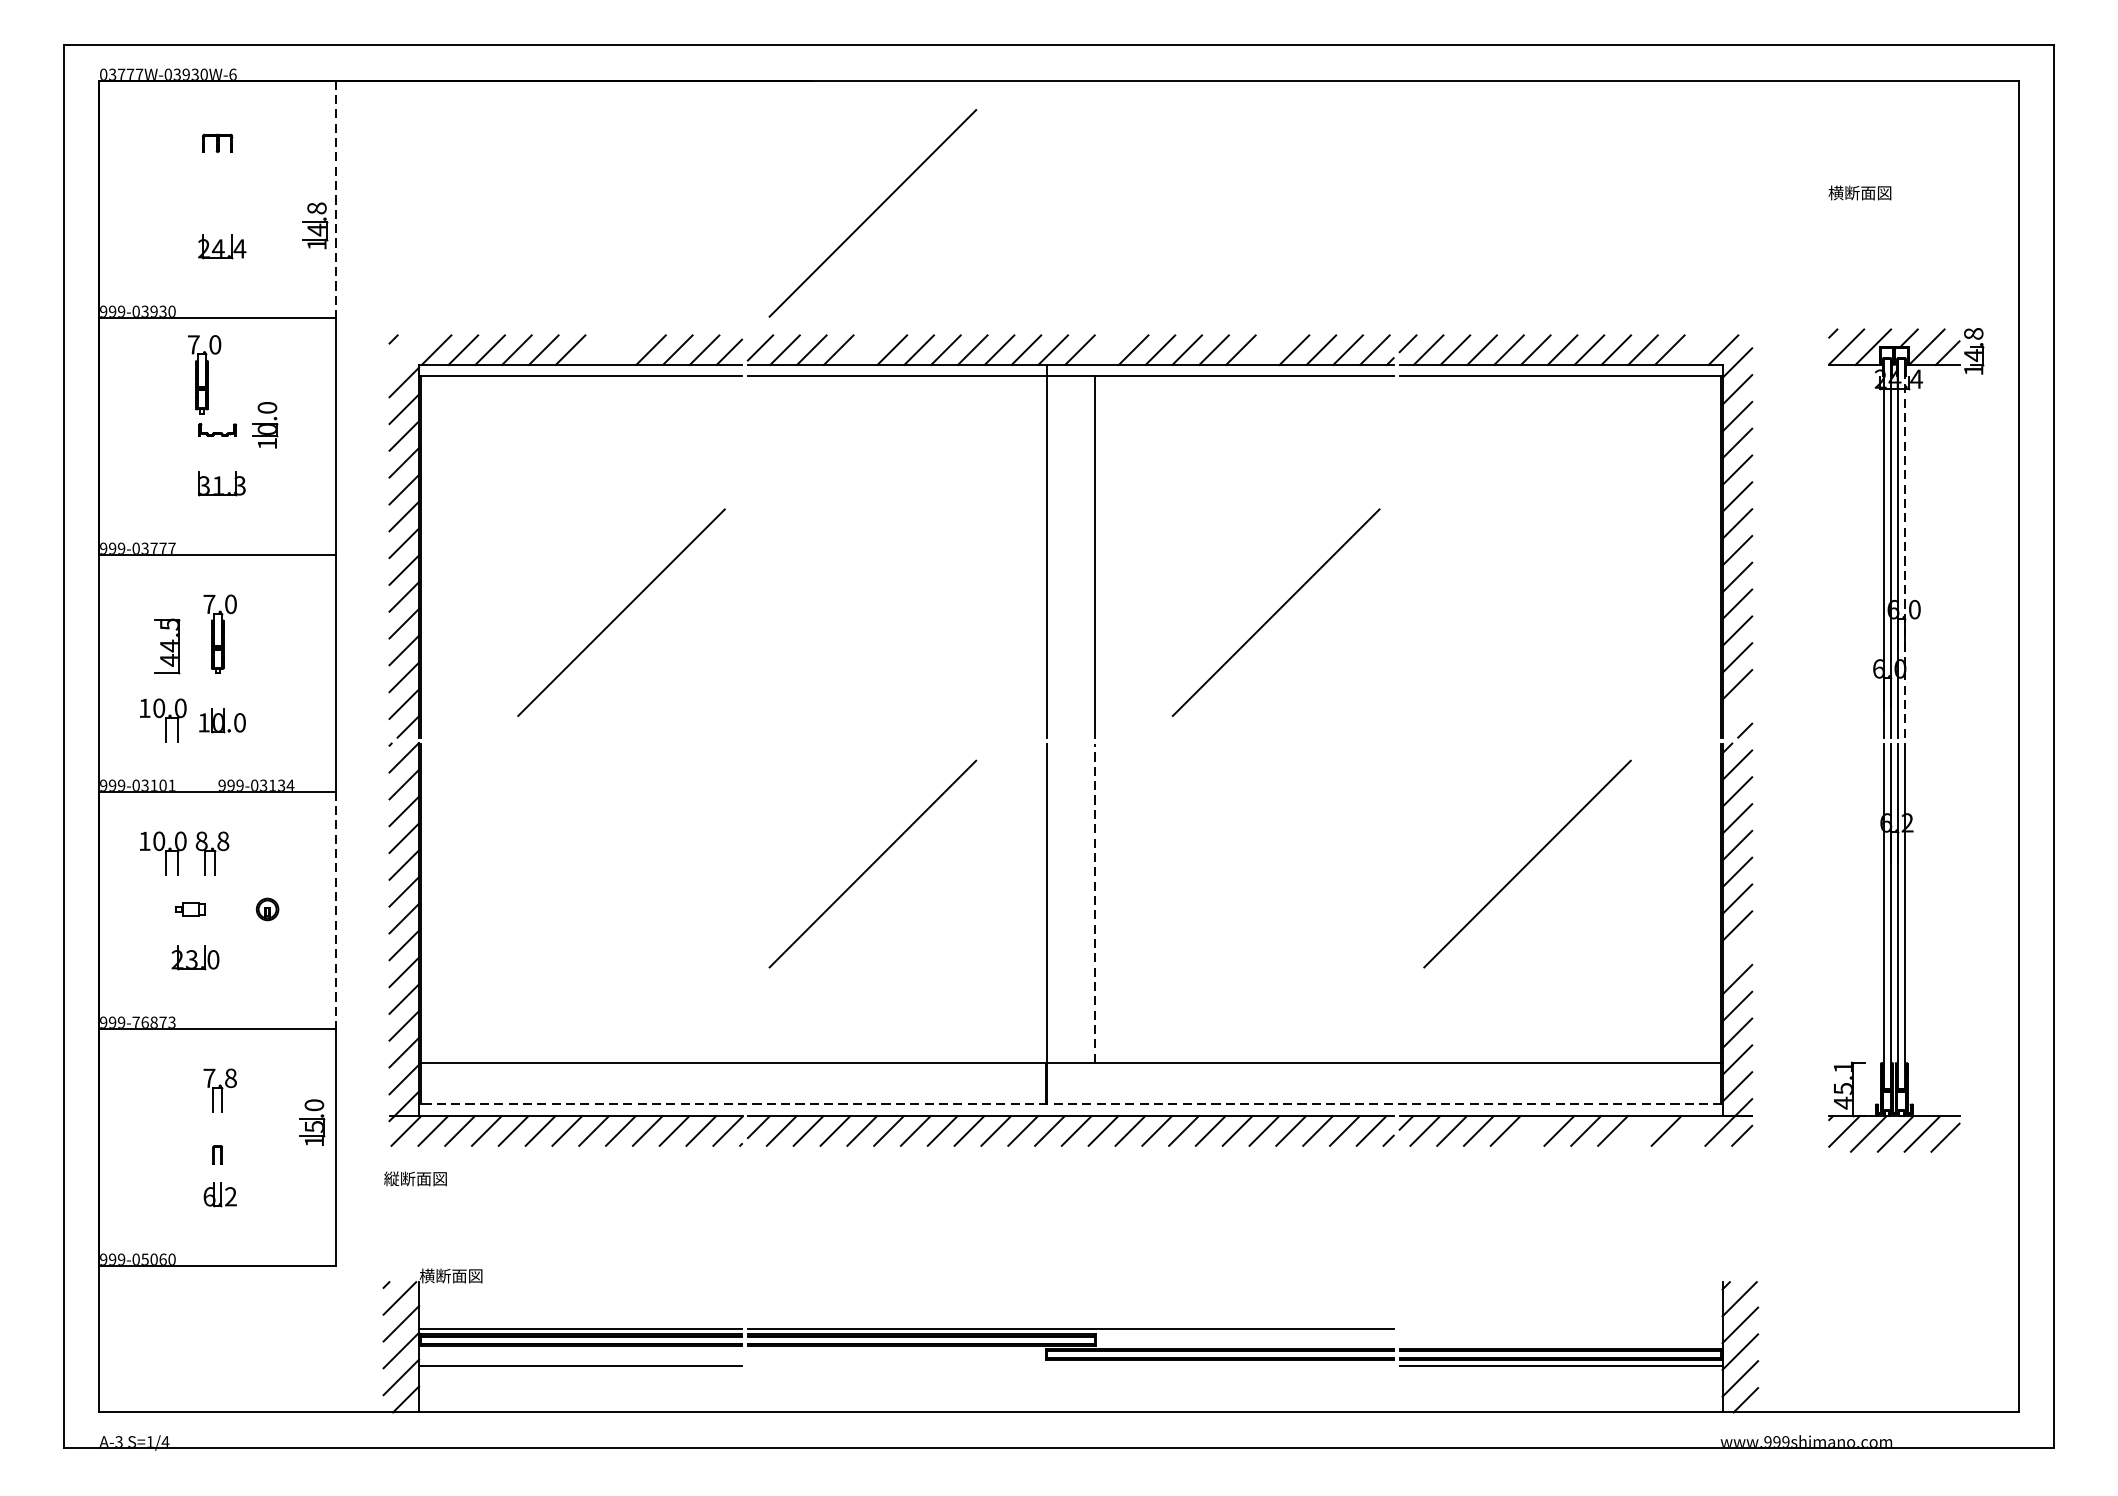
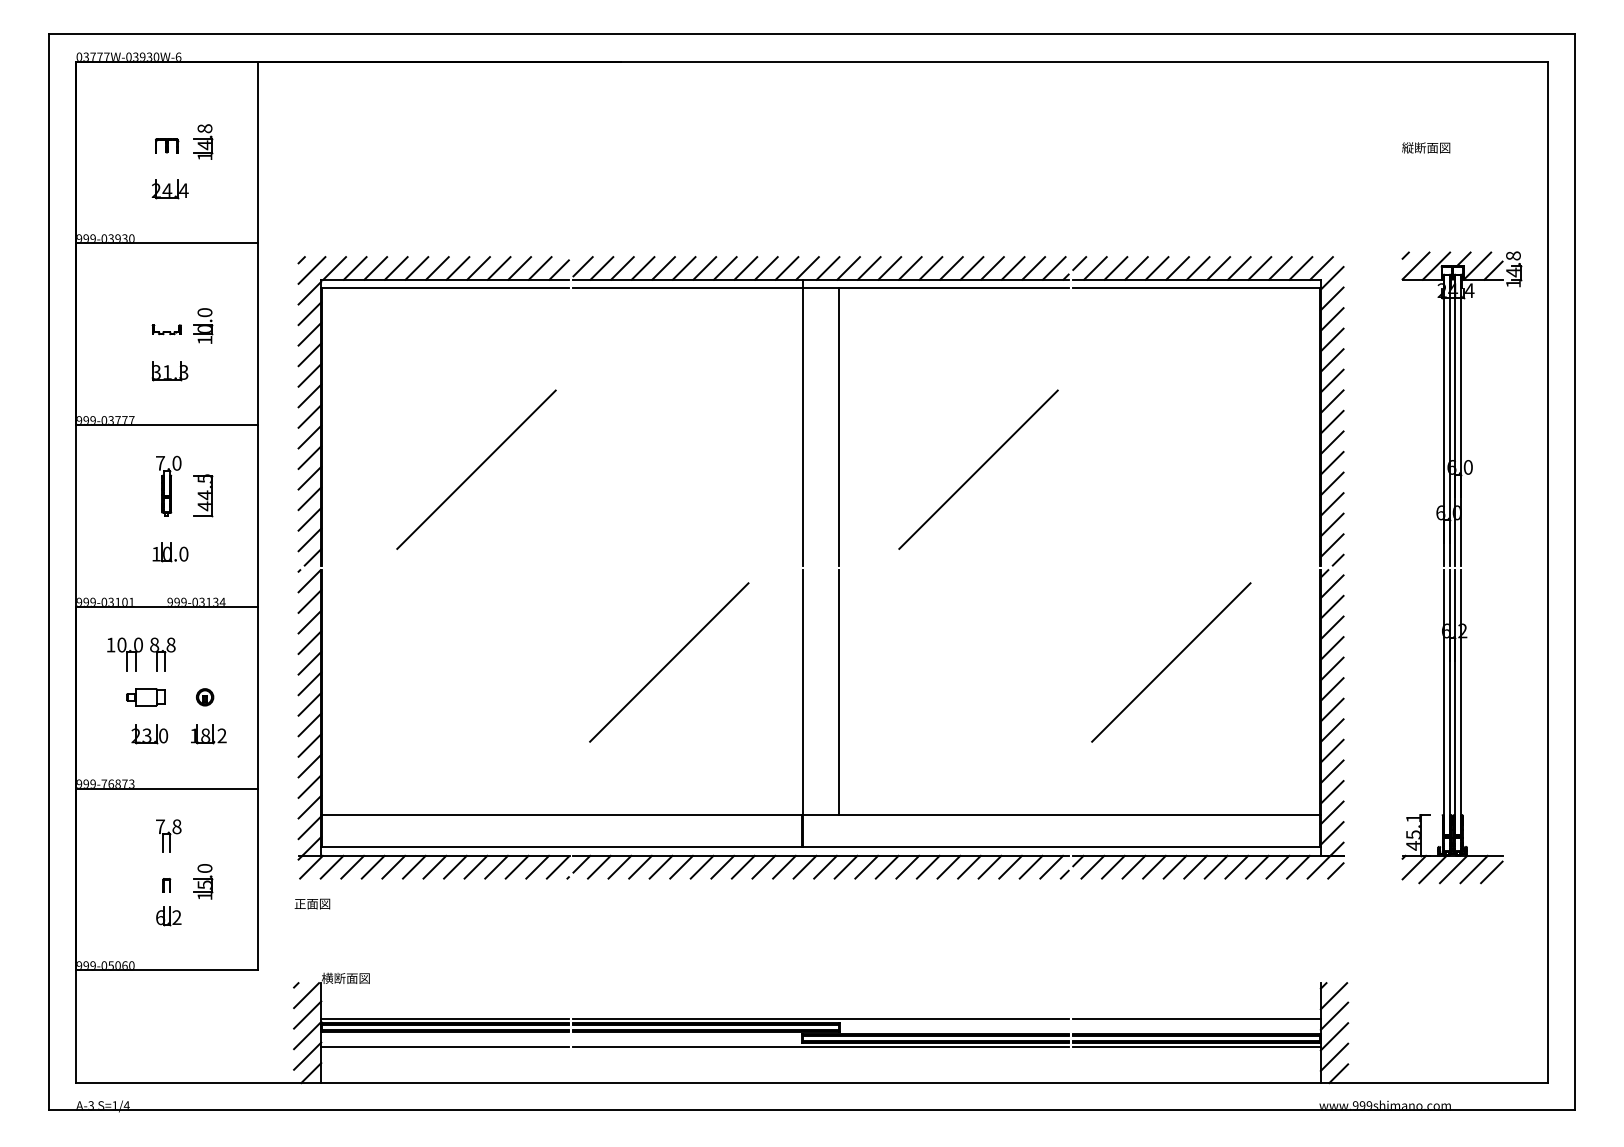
part: (218, 142) -> (167, 145), moved
text: (1835, 192) -> (1407, 147), 横断面図 -> 縦断面図
line: (335, 199) -> (257, 152), dashed -> solid
line: (873, 213) -> (669, 163), removed
part: (315, 225) -> (203, 141), moved
line: (596, 350) -> (457, 268), added
line: (624, 350) -> (478, 268), added
line: (865, 350) -> (663, 268), added
line: (1106, 350) -> (848, 268), added
line: (1266, 350) -> (971, 268), added
line: (1696, 350) -> (1300, 268), added
line: (406, 352) -> (311, 270), added
part: (204, 373) -> (156, 286), removed
line: (1904, 547) -> (1460, 419), dashed -> solid
part: (167, 646) -> (203, 495), moved
line: (1736, 711) -> (1331, 545), added
part: (162, 720) -> (124, 552), removed
line: (1094, 903) -> (839, 692), dashed -> solid
part: (189, 909) -> (145, 697), size x1.67
line: (335, 909) -> (257, 697), dashed -> solid
line: (1736, 952) -> (1331, 730), added
part: (272, 957) -> (208, 734), added
line: (1071, 1103) -> (821, 846), dashed -> solid
part: (312, 1122) -> (203, 881), moved
line: (1531, 1130) -> (1174, 866), added
line: (1638, 1130) -> (1256, 866), added
line: (1693, 1130) -> (1298, 866), added
text: (415, 1178) -> (318, 903), 縦断面図 -> 正面図
line: (1560, 1328) -> (1196, 1018), added
line: (1070, 1366) -> (820, 1047), added

